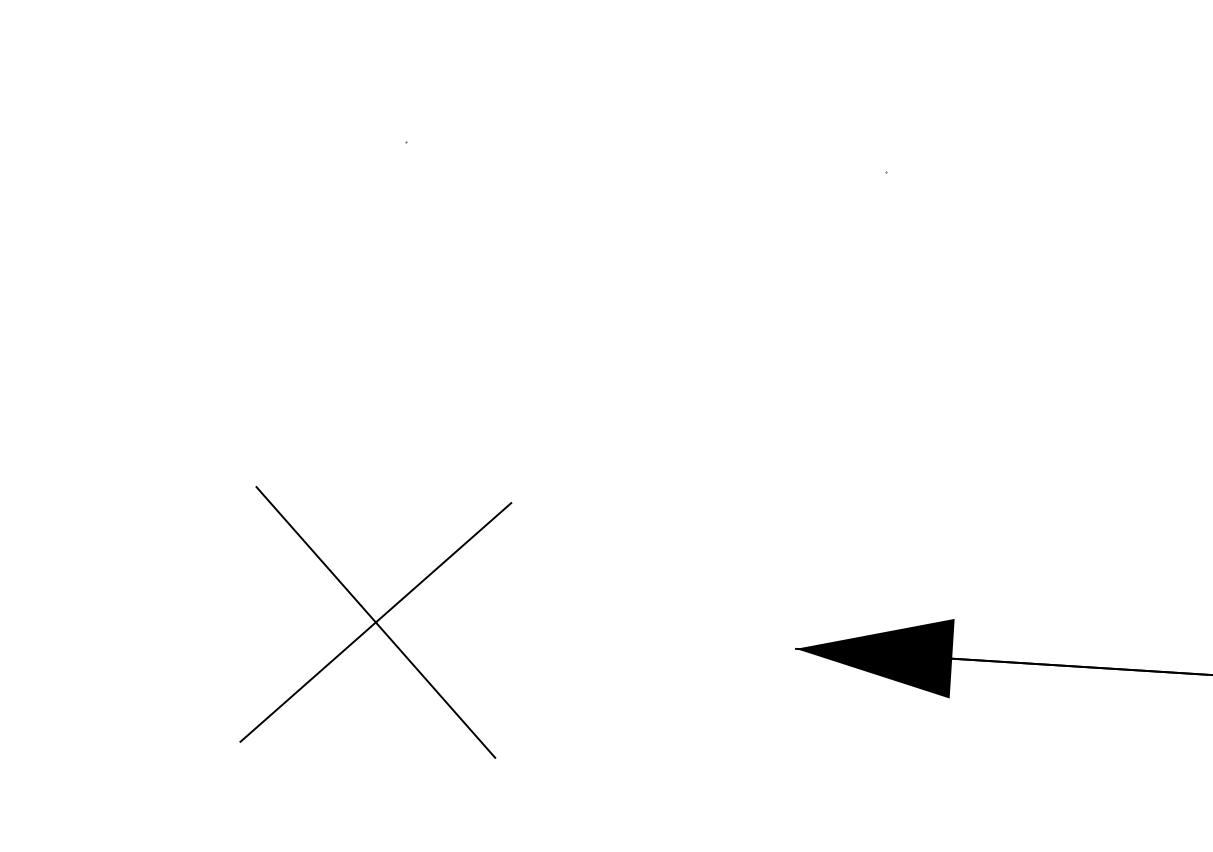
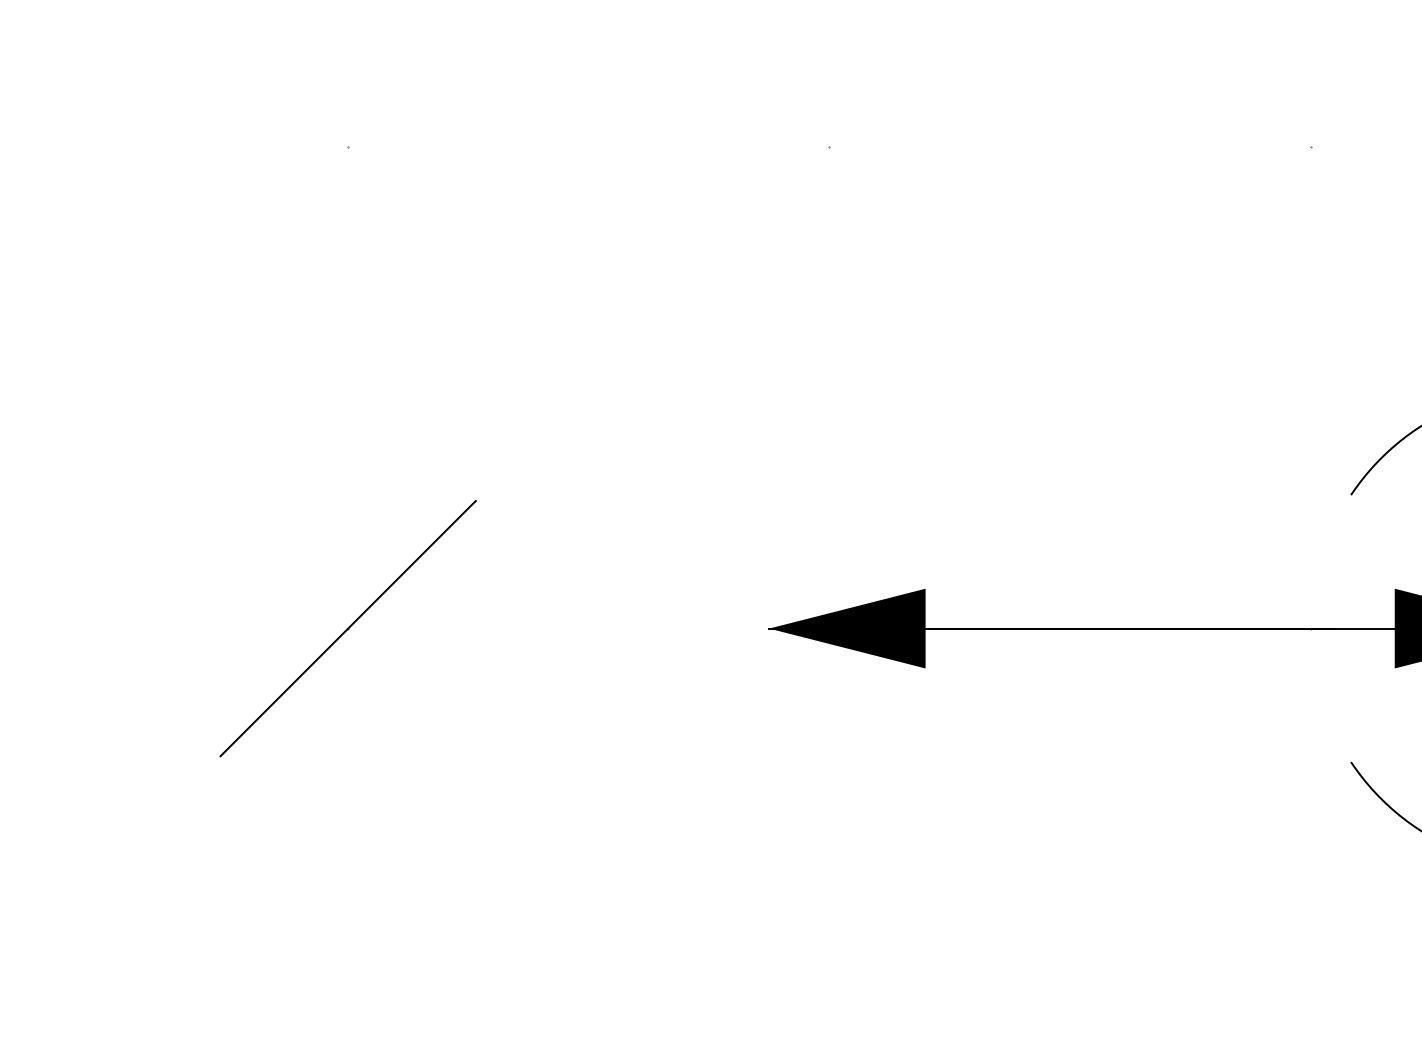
line: (375, 622) -> (347, 628), removed

